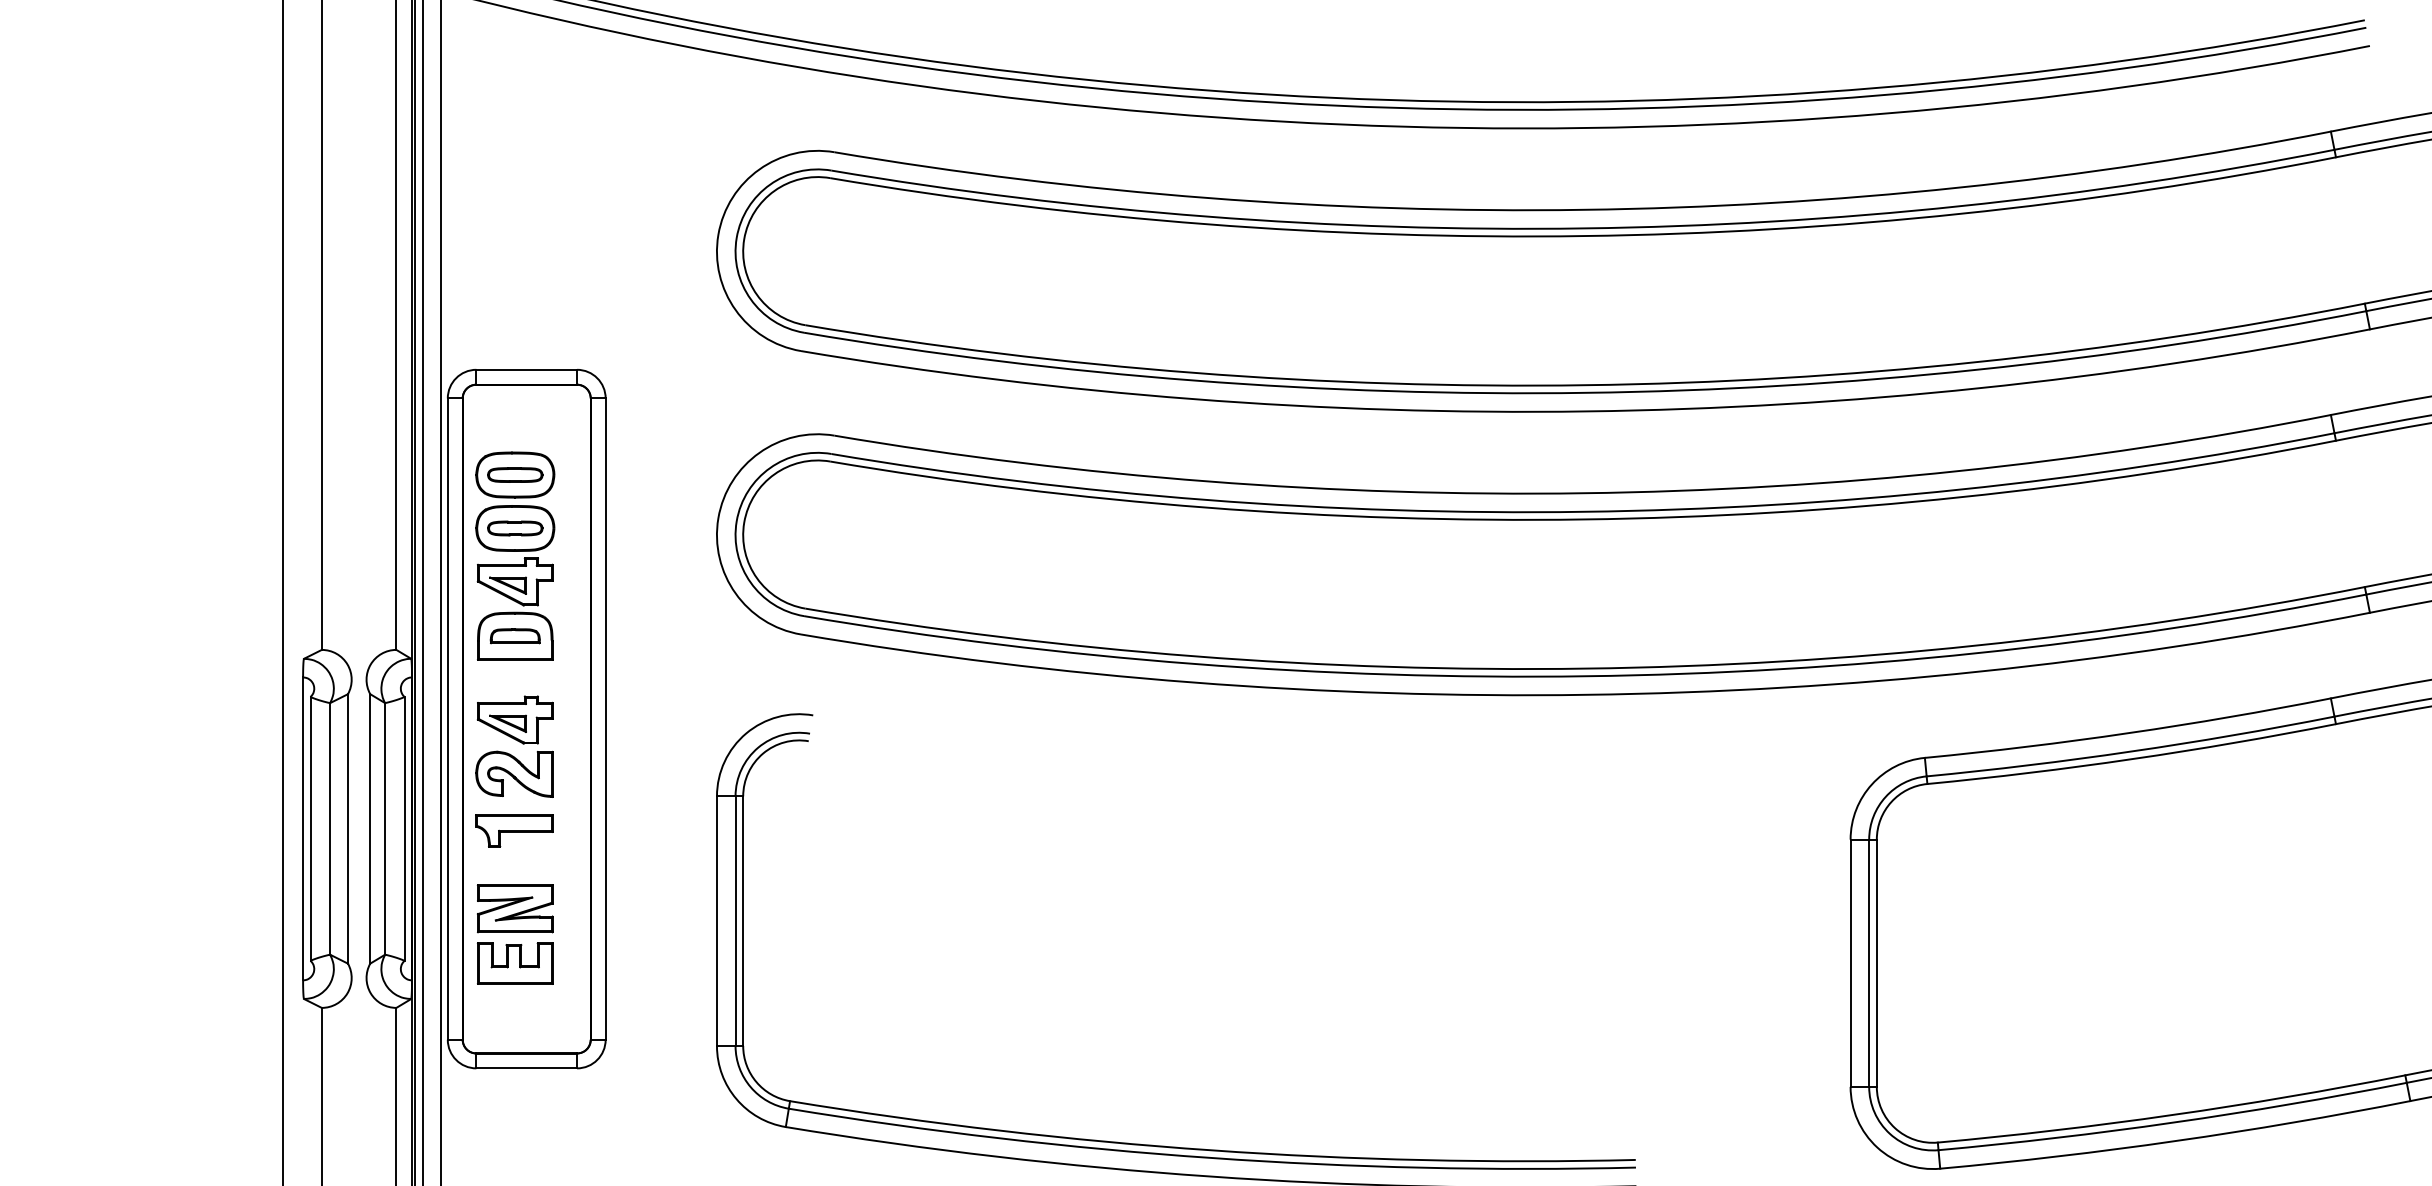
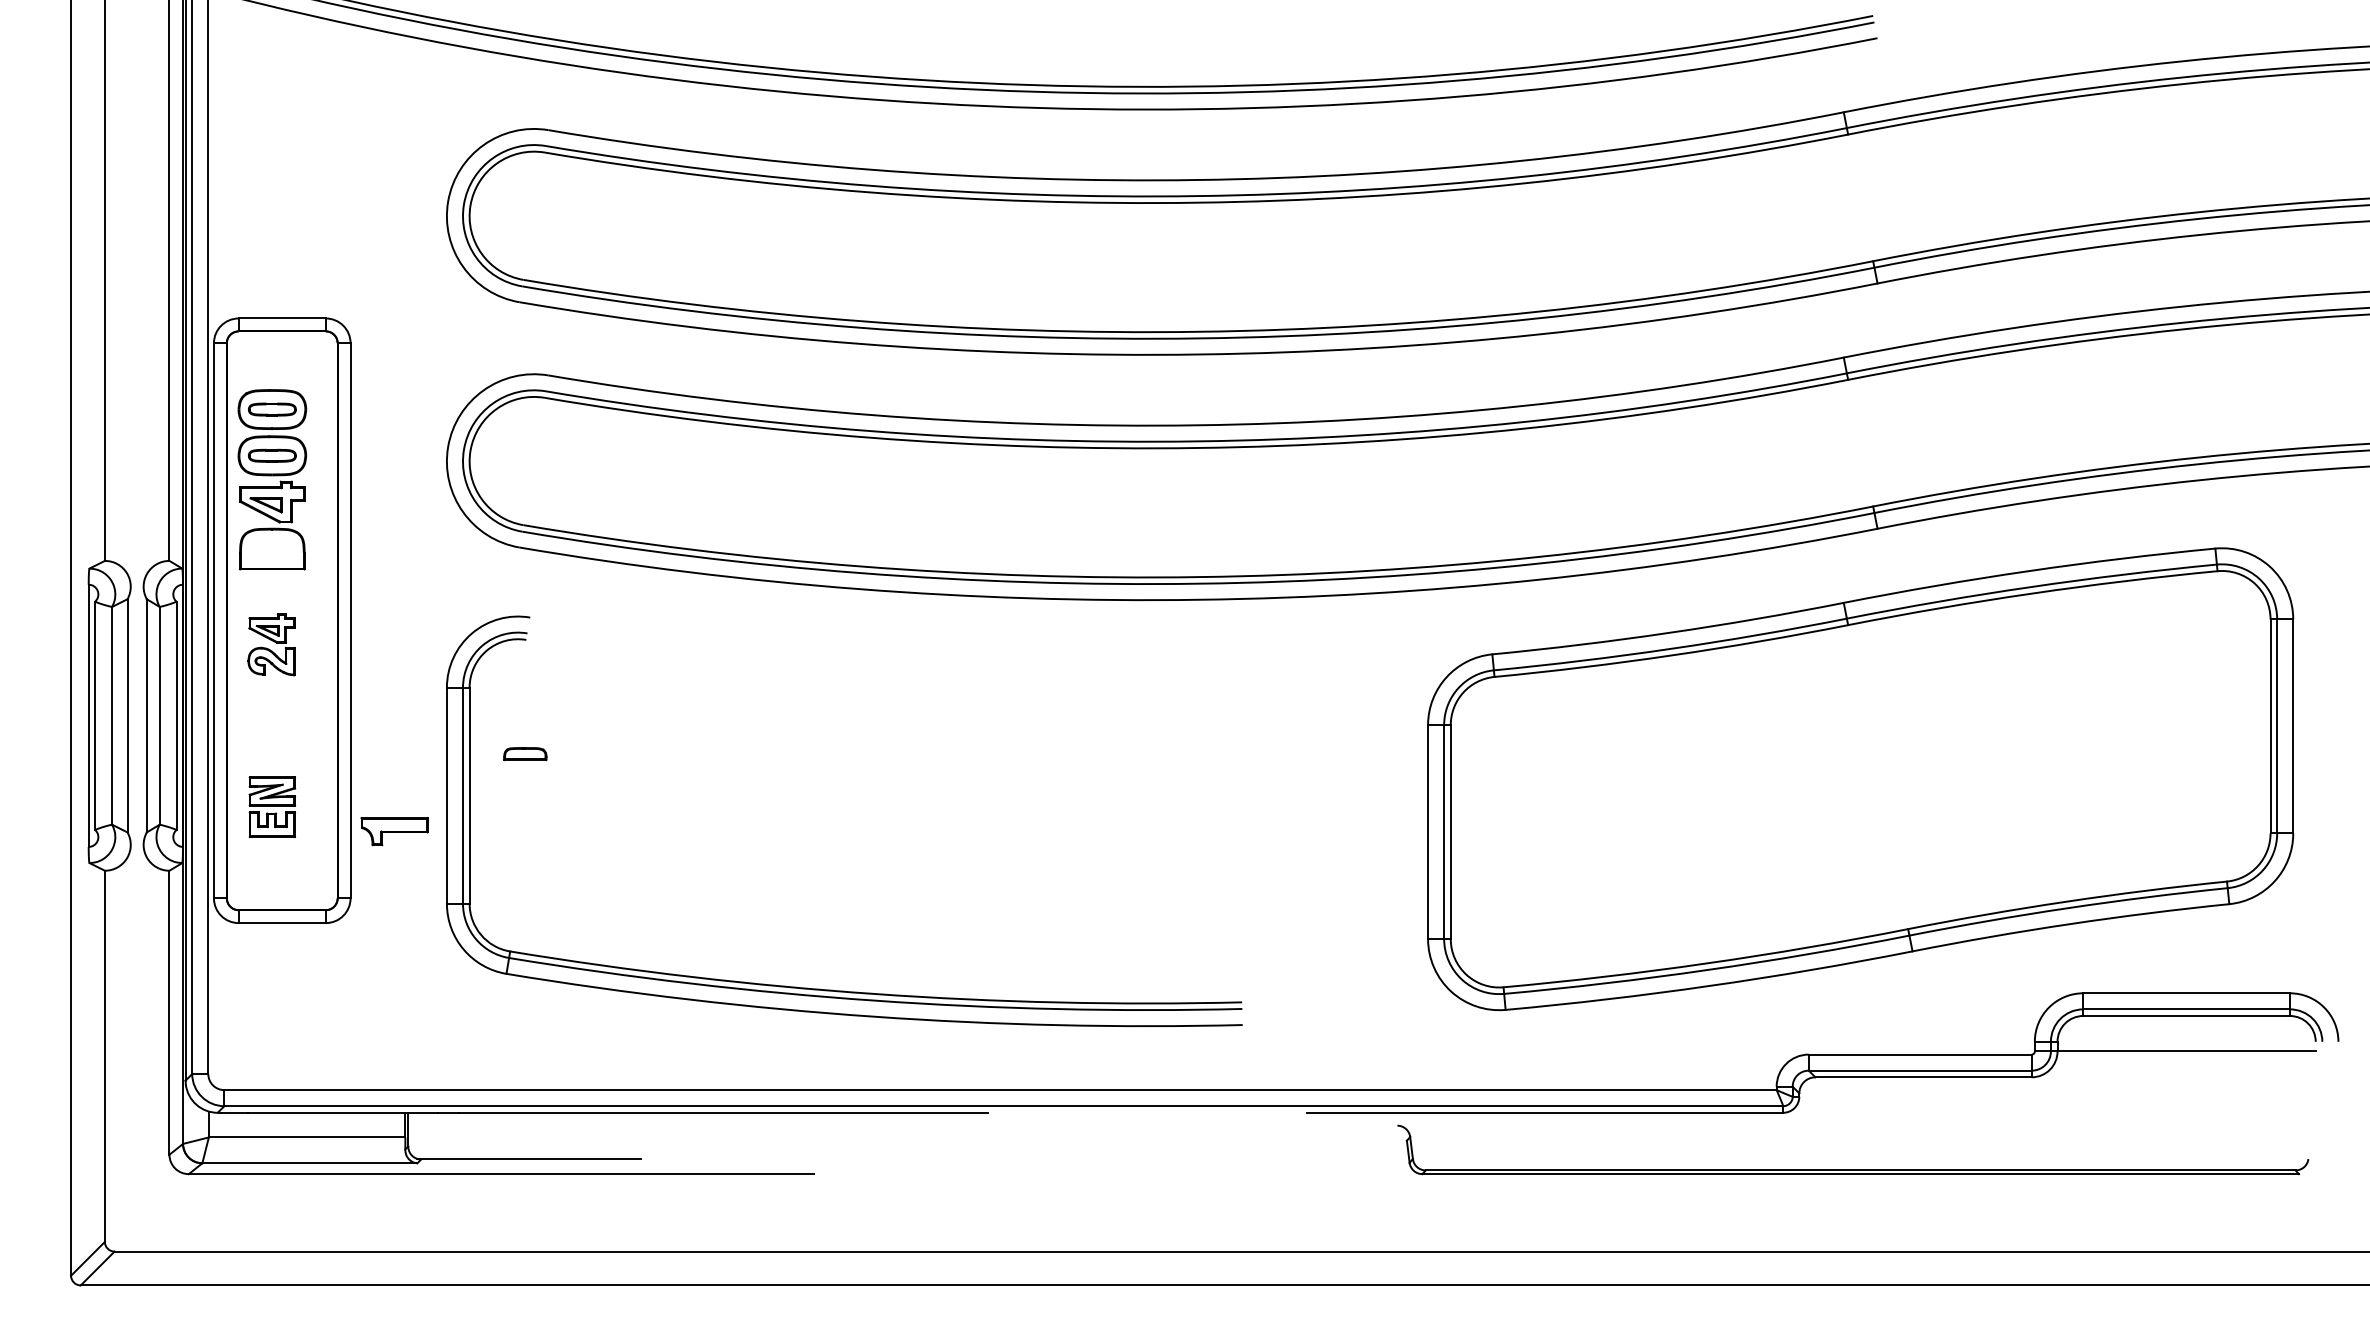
part: (515, 636) -> (525, 754), moved
part: (514, 746) -> (271, 644), size x0.7
part: (514, 830) -> (394, 831), moved
part: (515, 933) -> (272, 806), size x0.7

